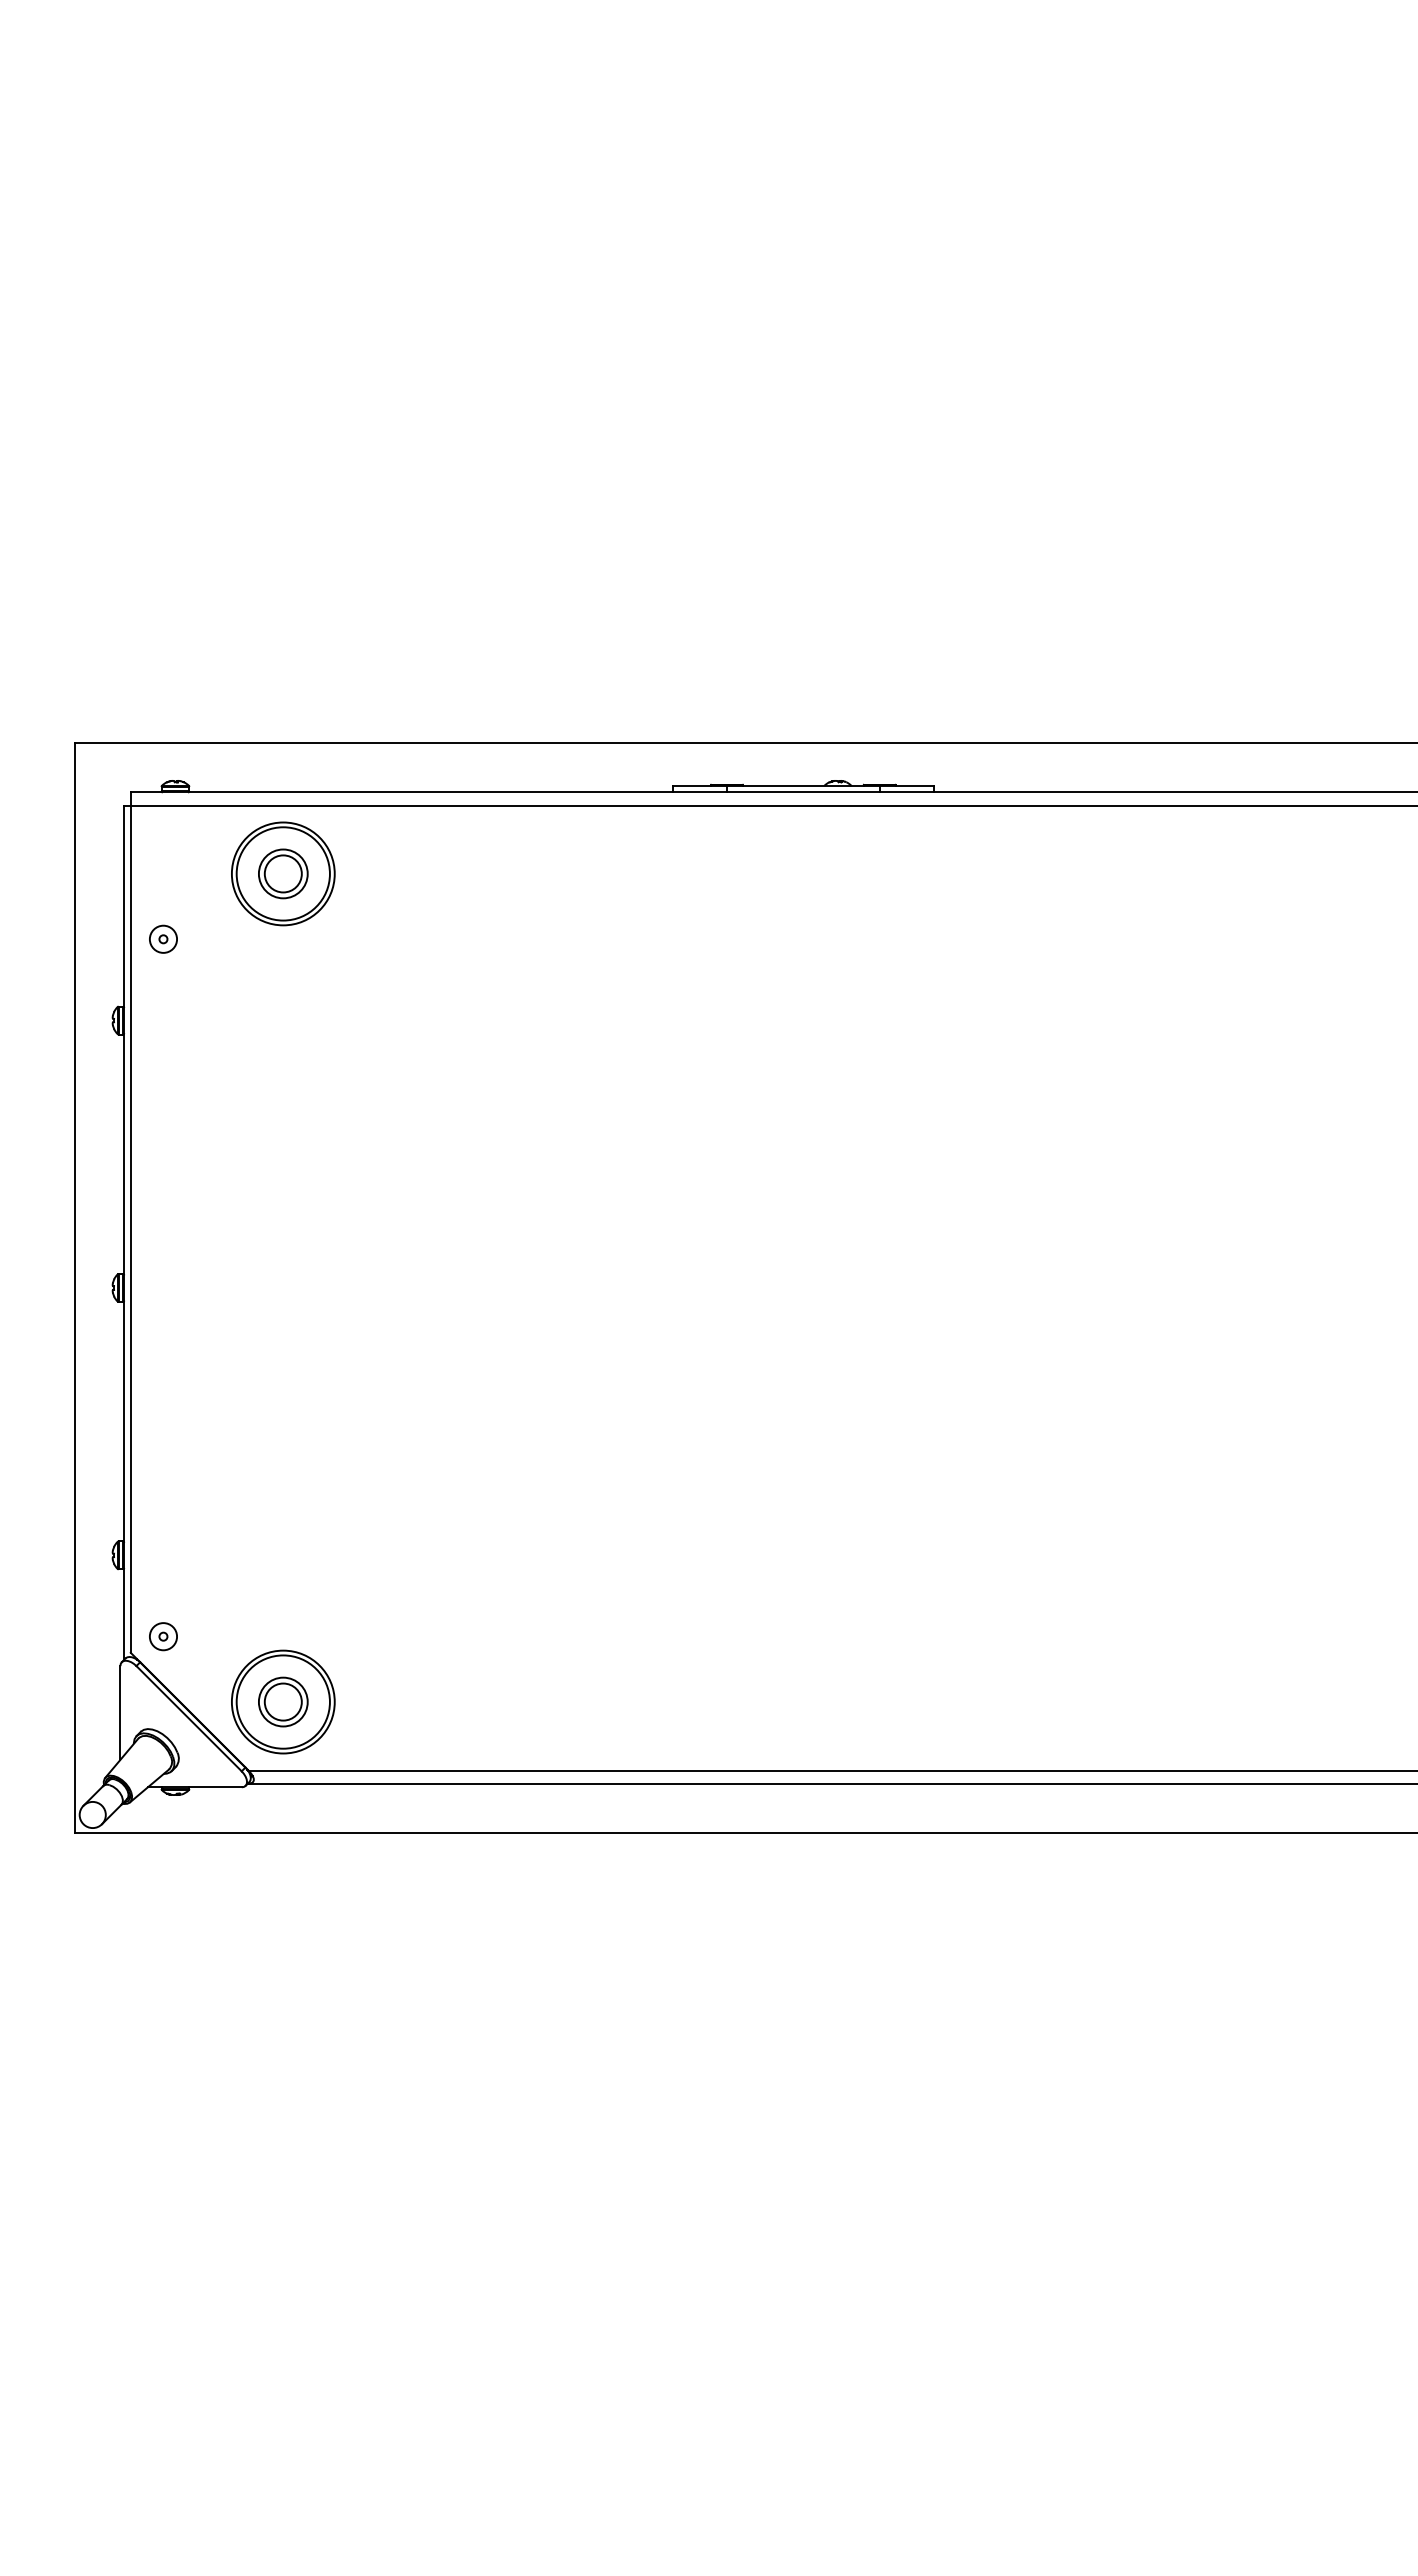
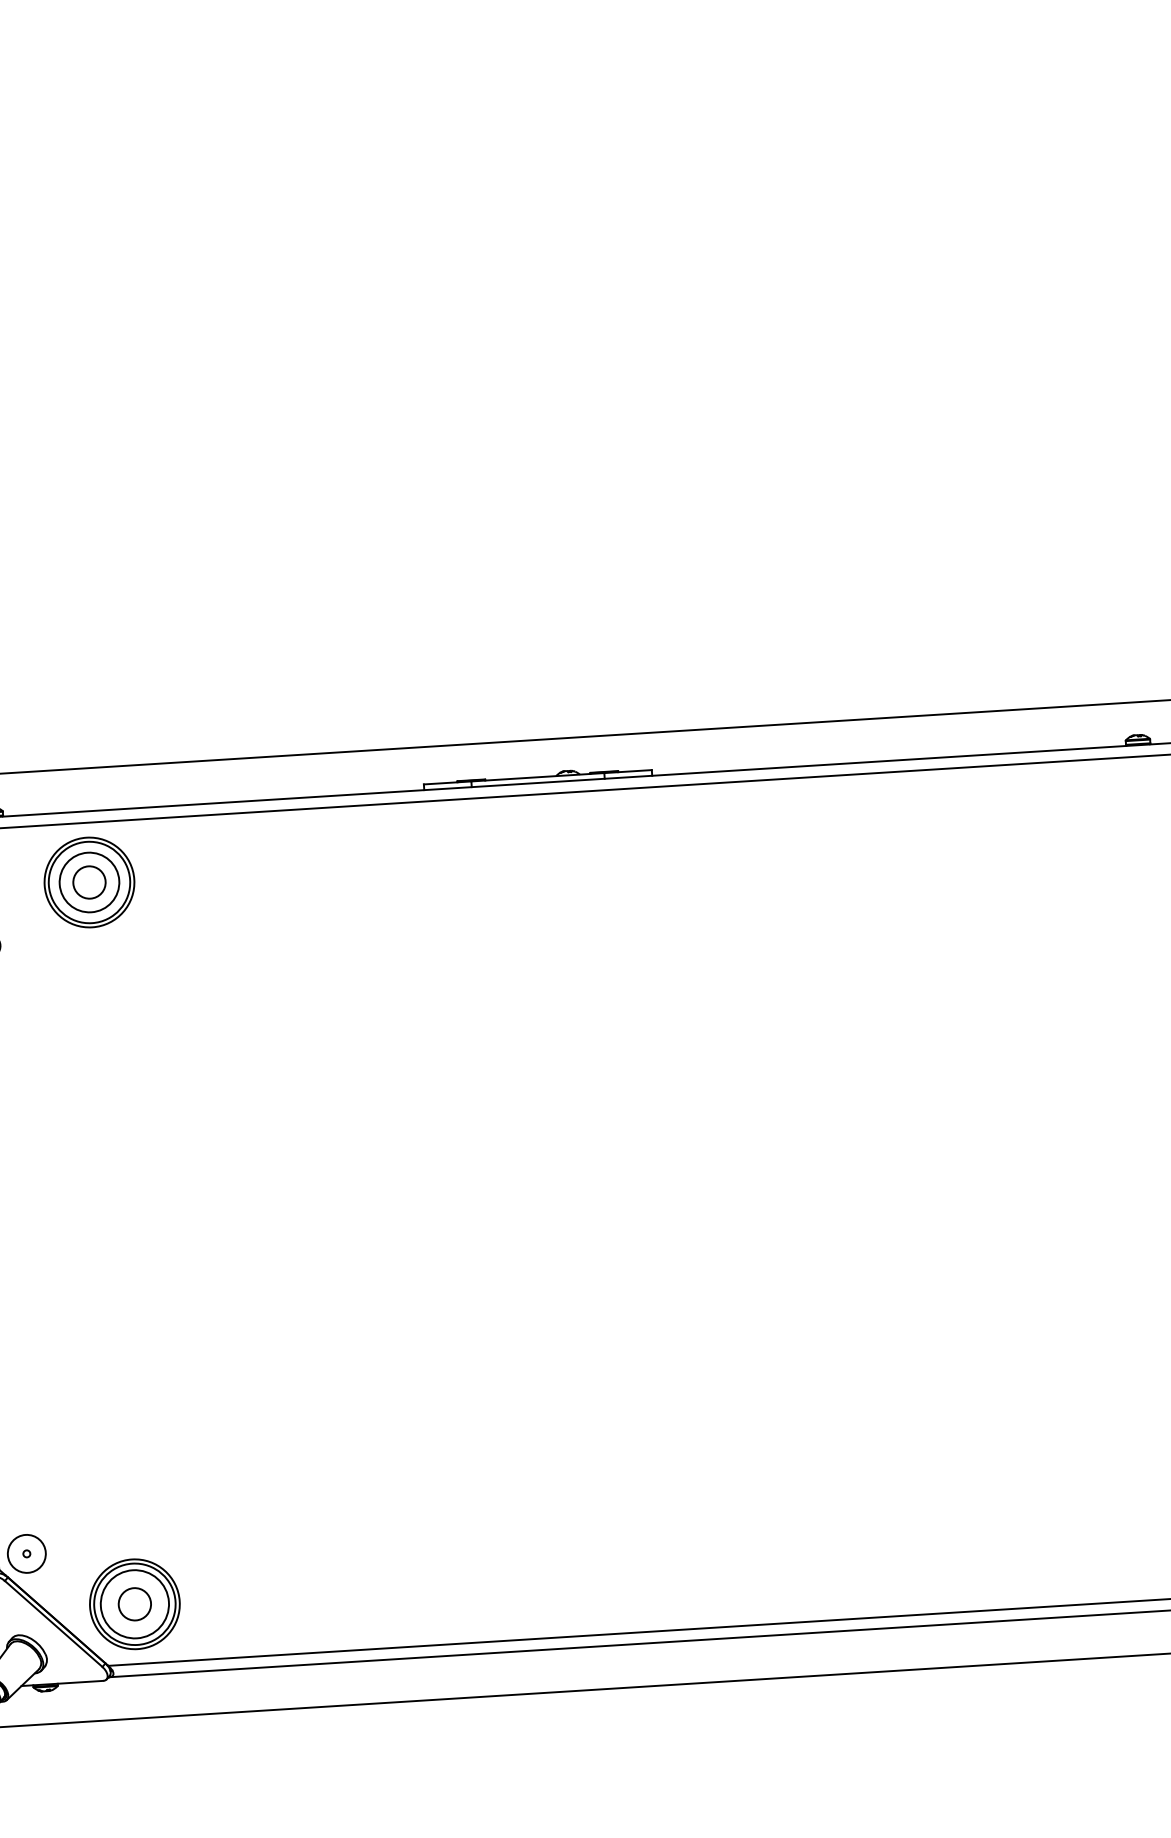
circle: (282, 873) -> (88, 882), size x1.4
circle: (163, 1636) -> (26, 1553), size x1.6
circle: (282, 1701) -> (134, 1603), size x1.6

